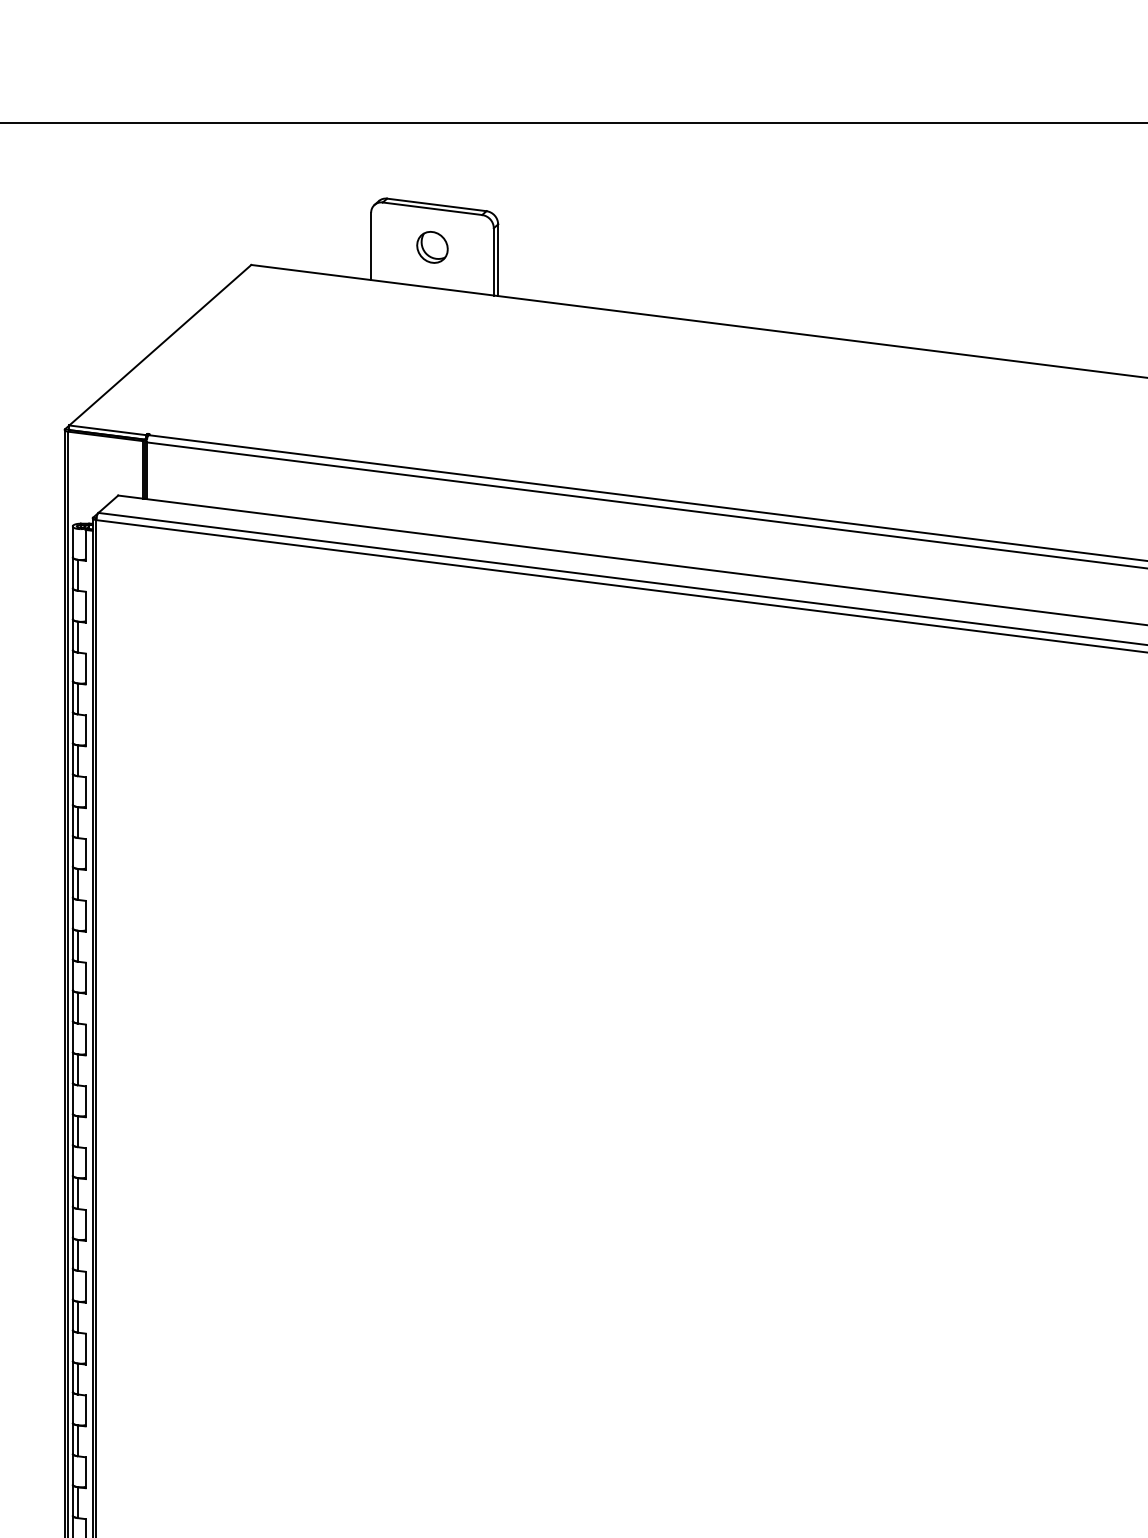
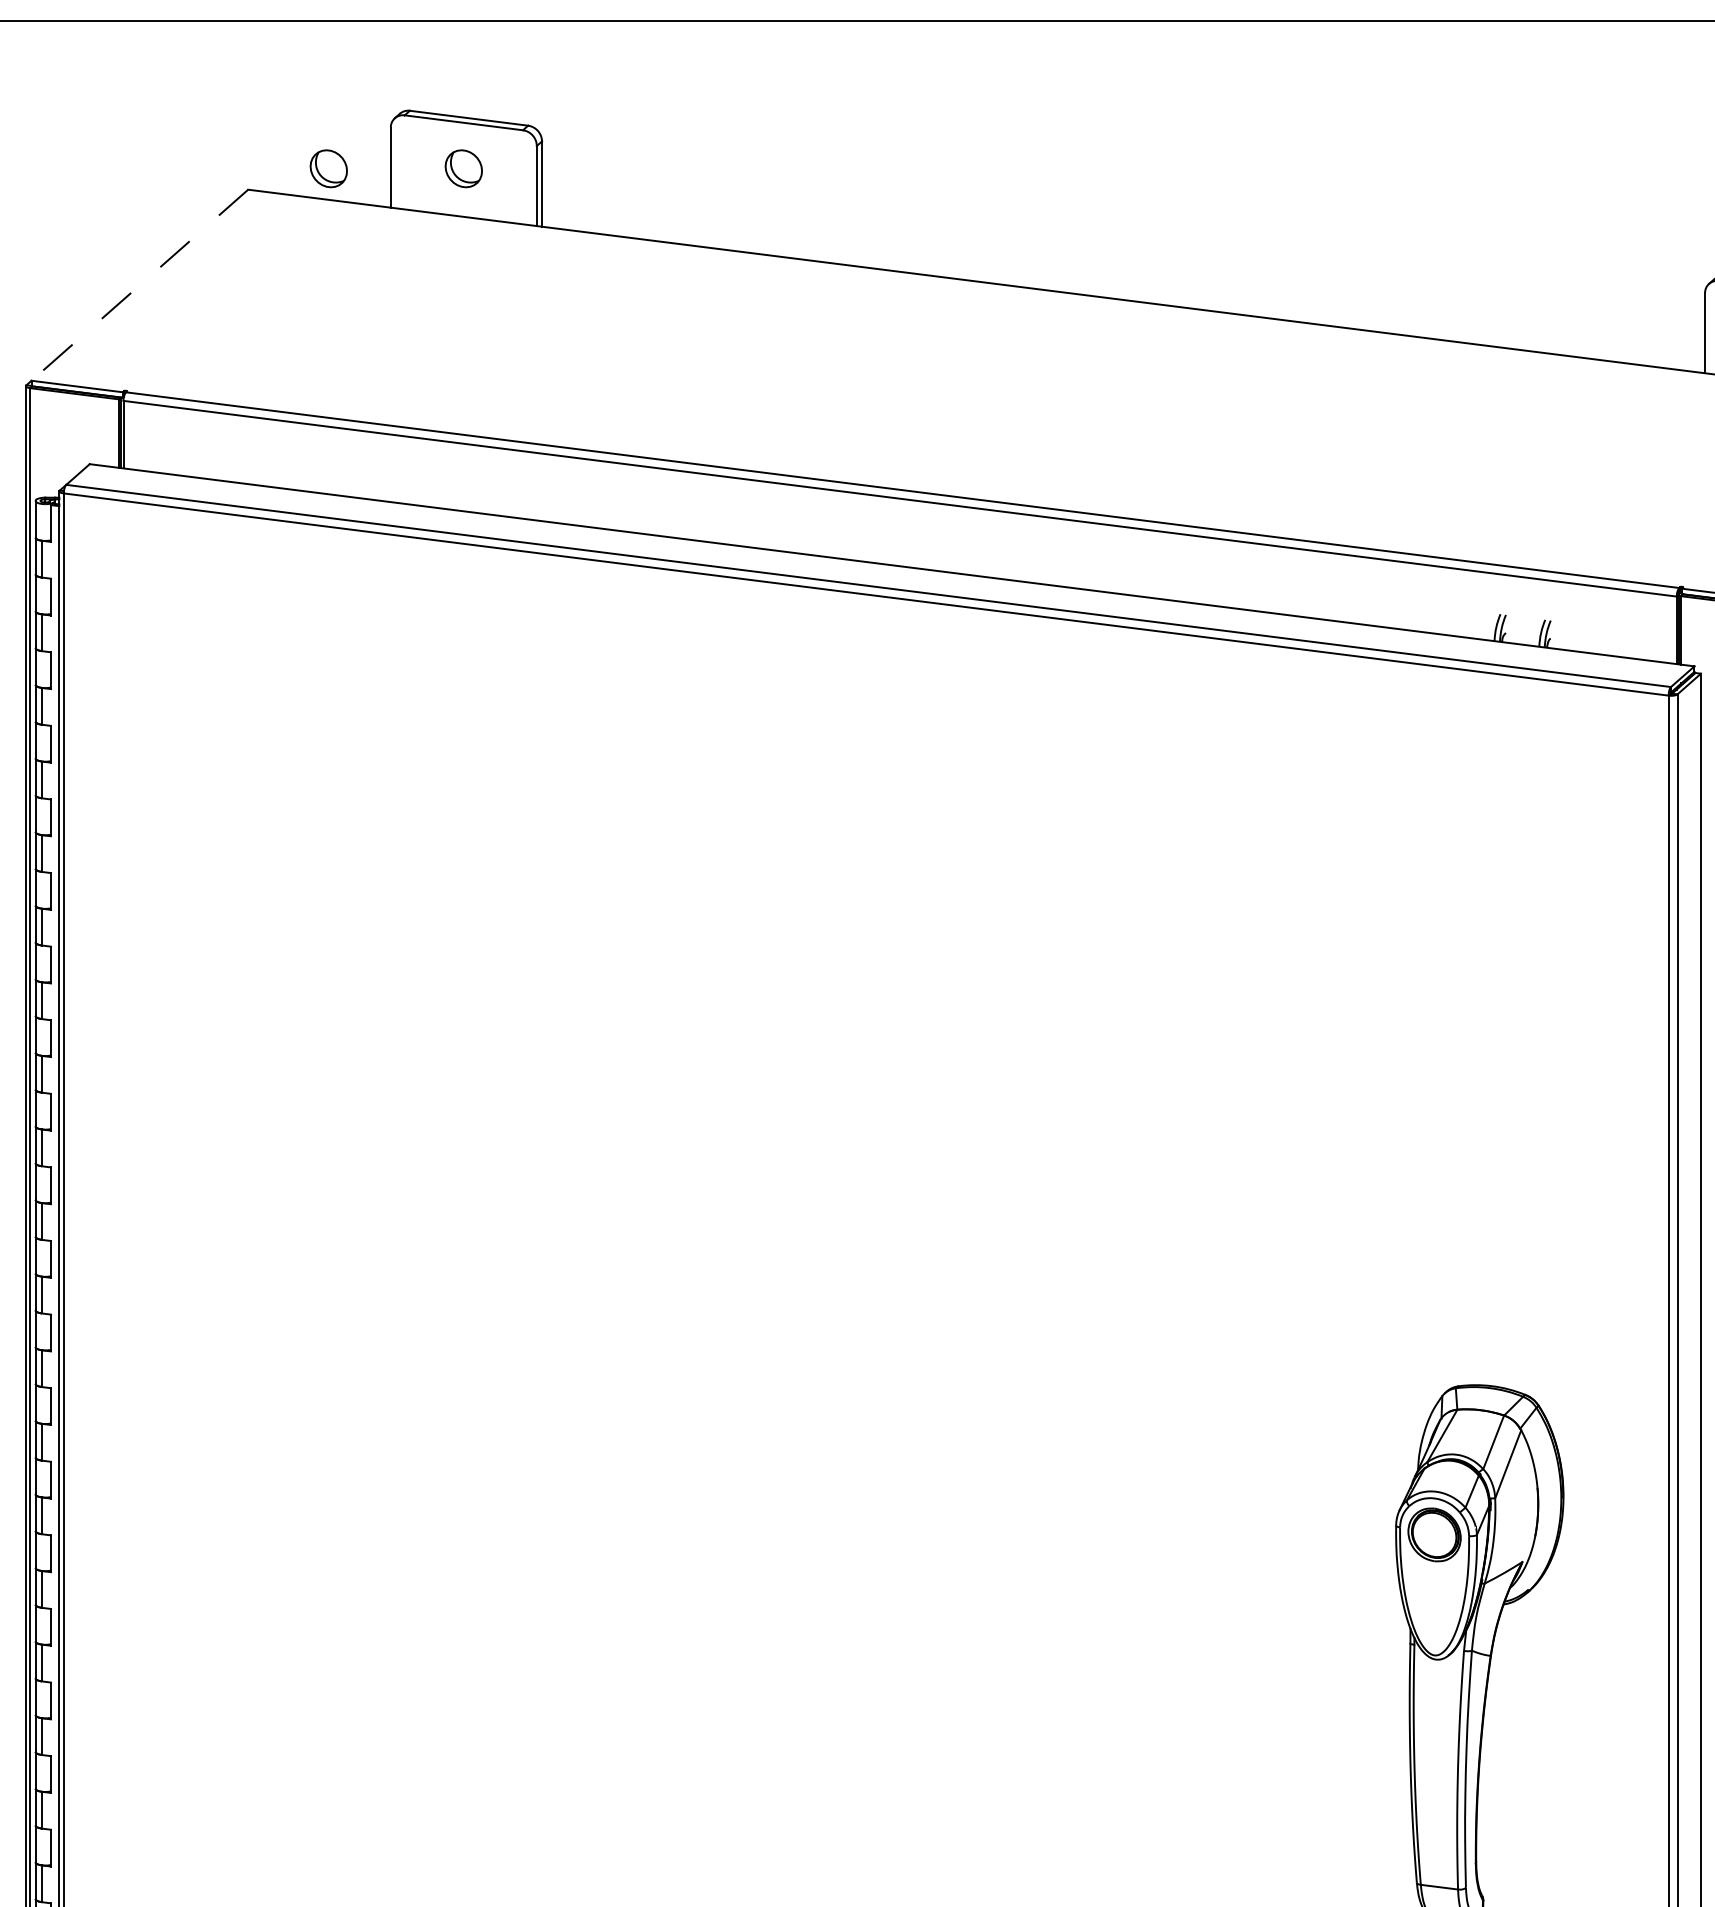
part: (318, 247) -> (328, 168), added
line: (160, 345) -> (139, 285), solid -> dashed

